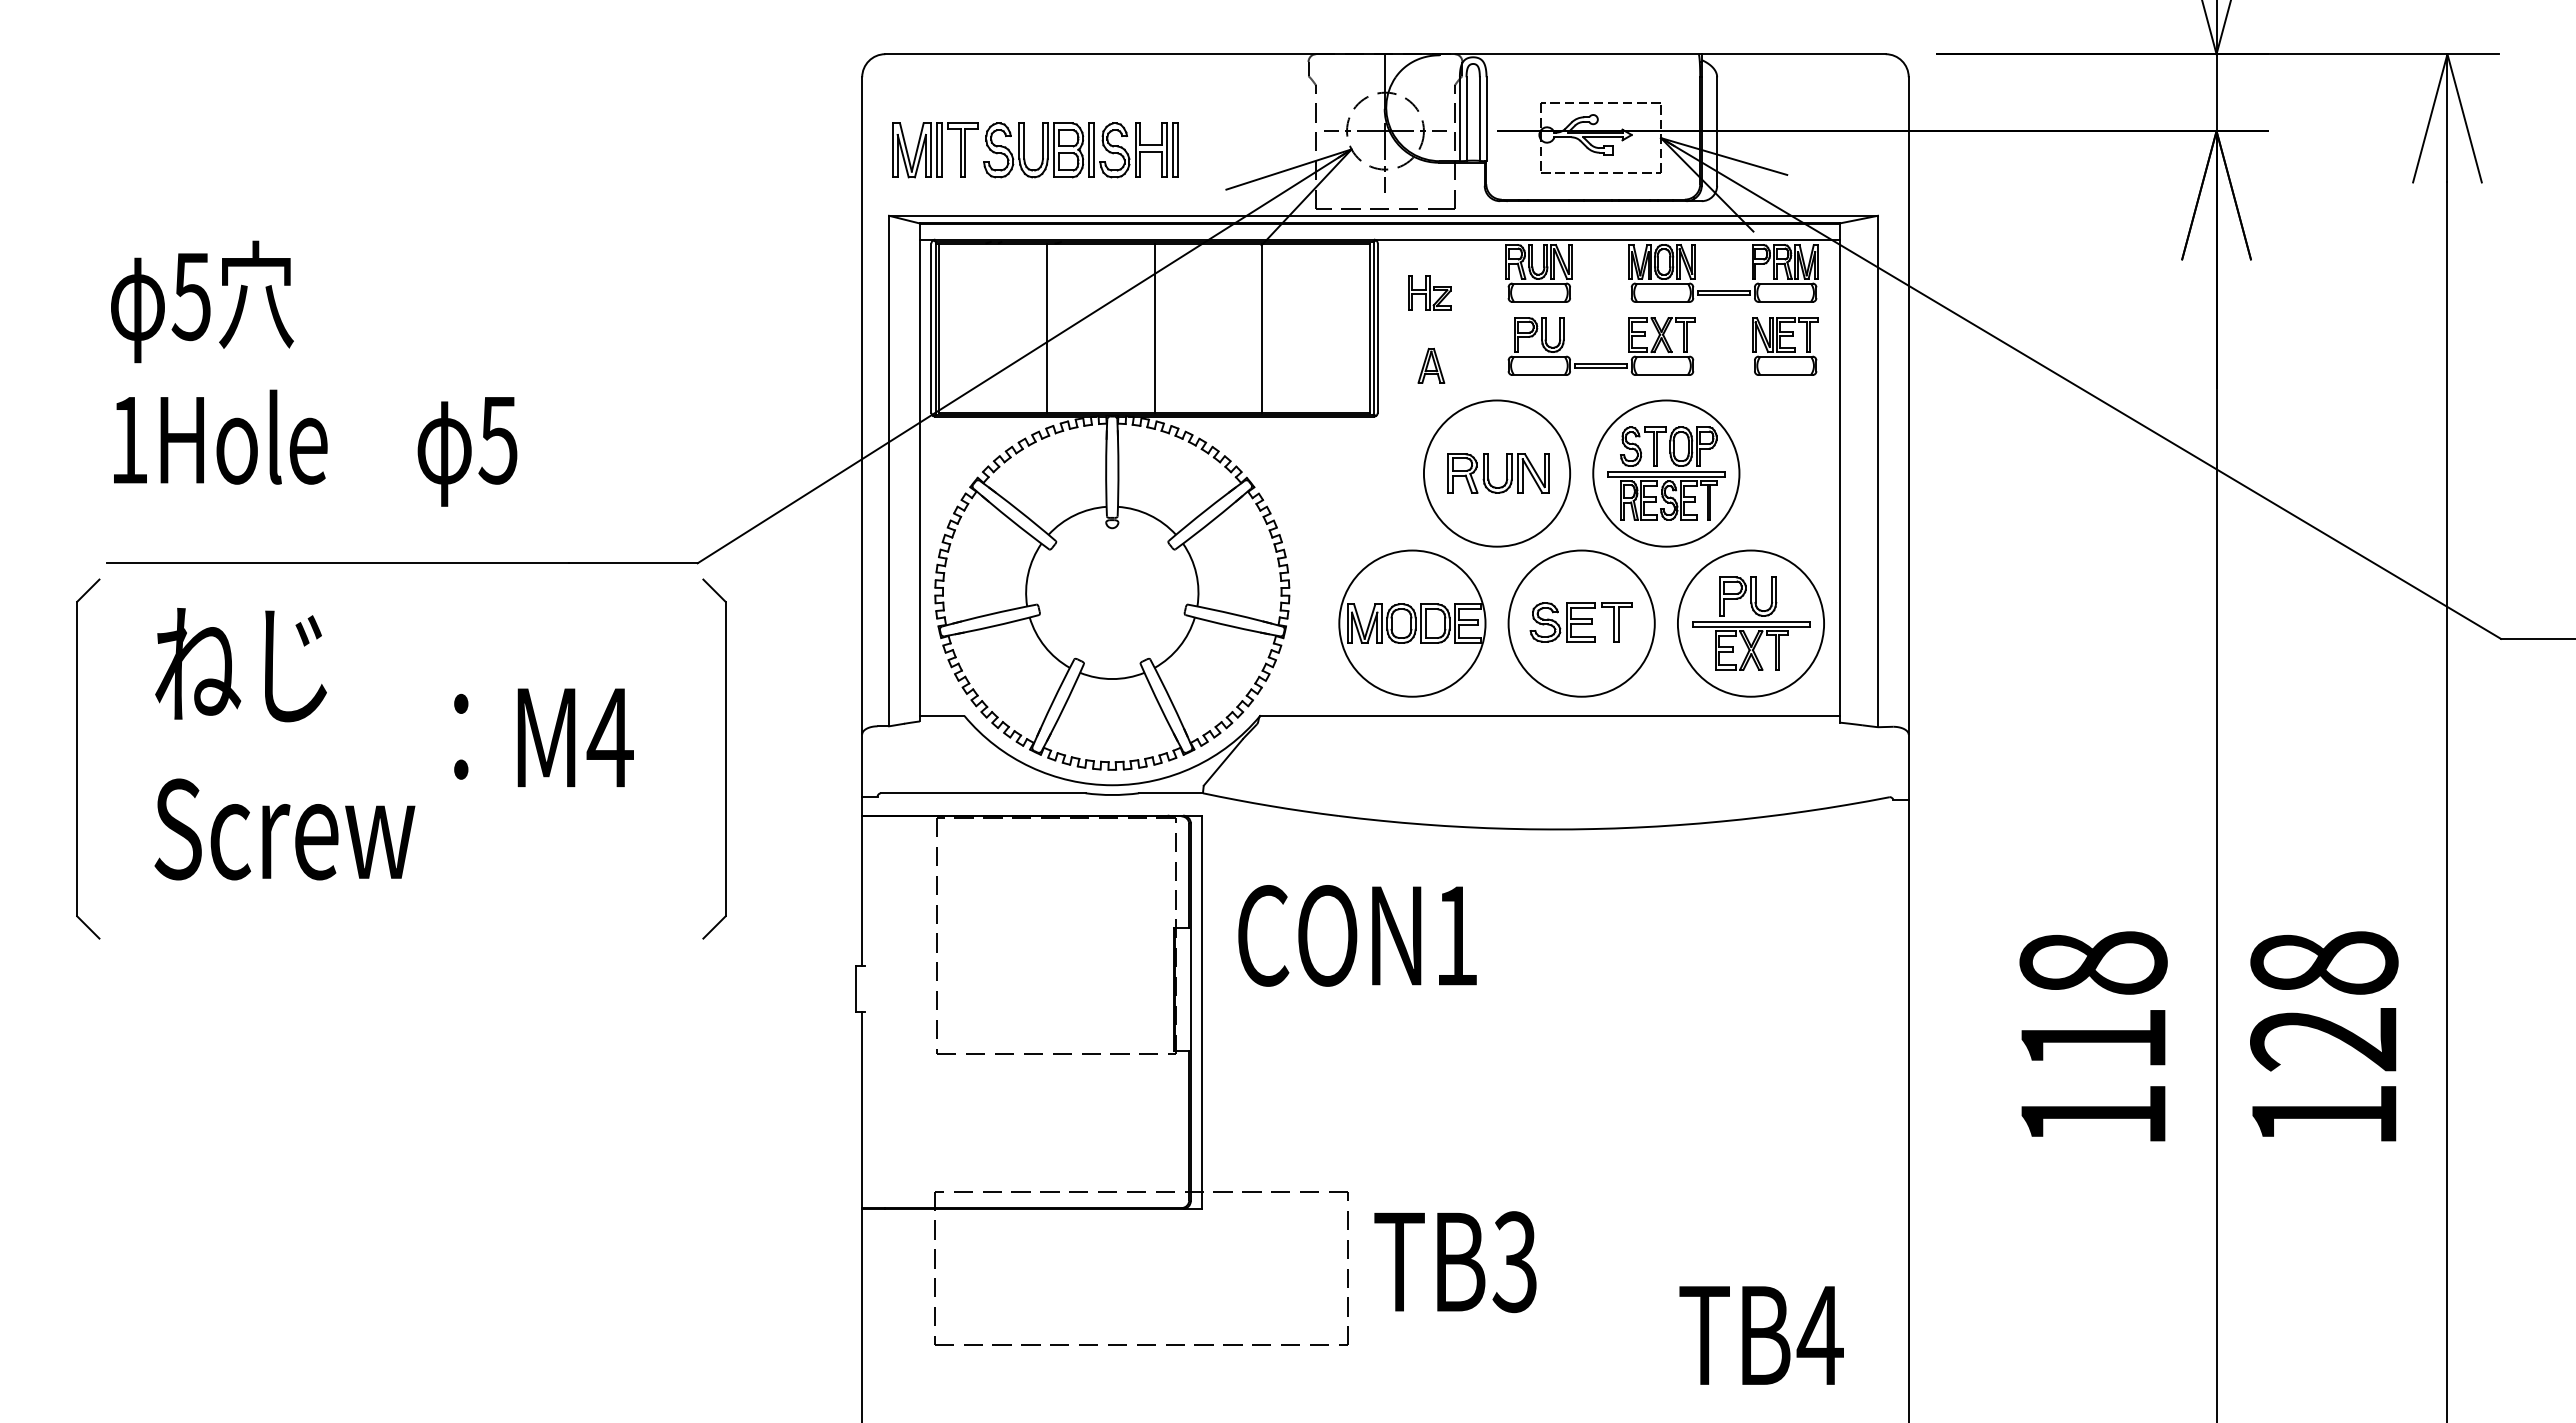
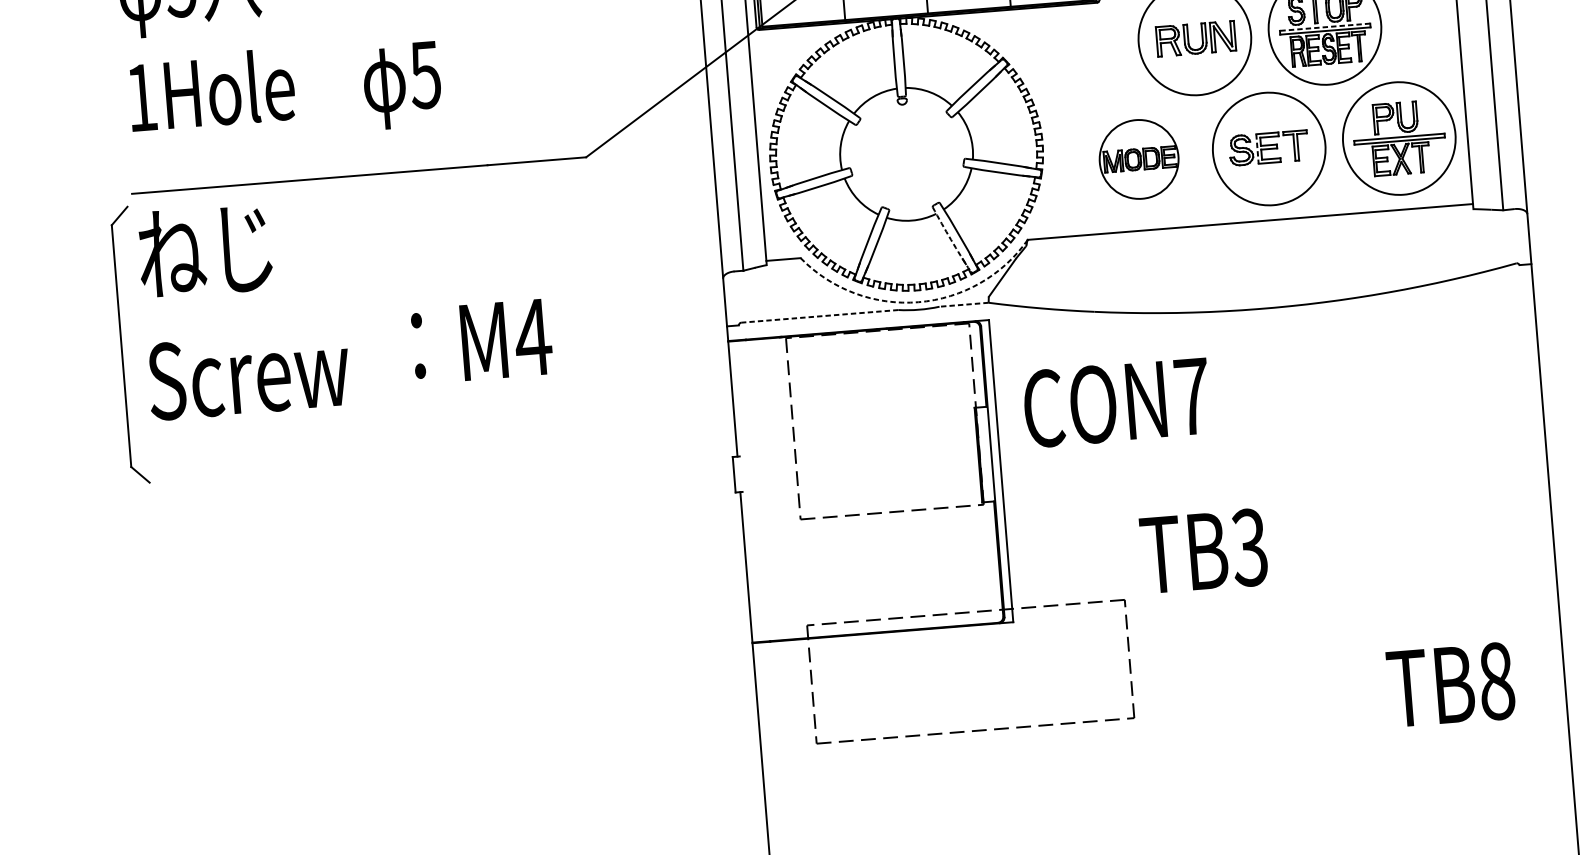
line: (1666, 471) -> (1324, 26), solid -> dashed
line: (1566, 622) -> (1257, 149), solid -> dashed
part: (1412, 623) -> (1139, 159), size x0.7
arc: (1160, 707) -> (950, 239), solid -> dashed
text: (543, 737) -> (481, 341), moved
text: (284, 744) -> (243, 309), moved
part: (725, 758) -> (619, 305), removed
arc: (1112, 785) -> (918, 302), solid -> dashed
line: (982, 793) -> (819, 316), solid -> dashed
line: (1170, 793) -> (963, 304), solid -> dashed
text: (1456, 935) -> (1192, 396), CON1 -> CON7
text: (1455, 1262) -> (1204, 551), moved
text: (1819, 1335) -> (1495, 681), TB4 -> TB8

